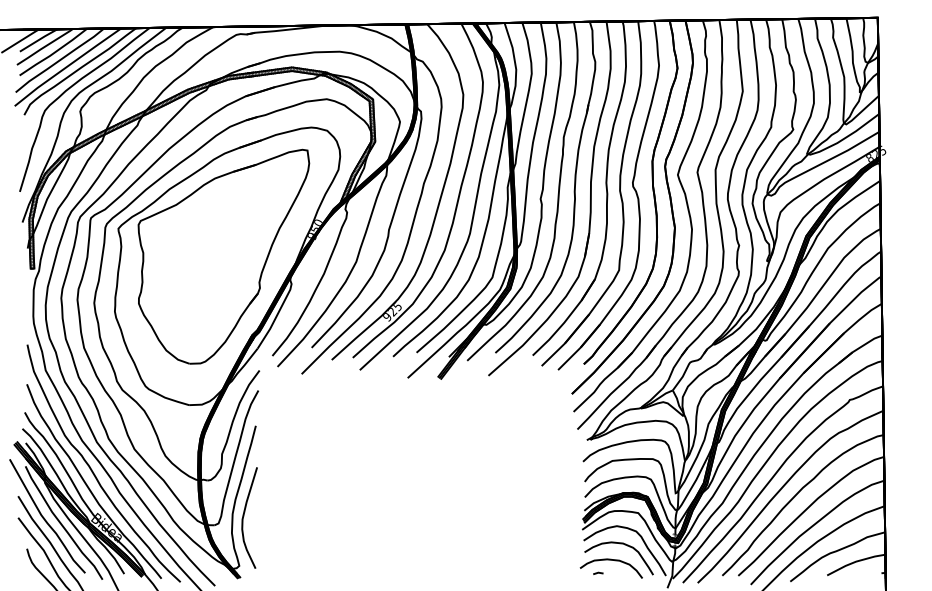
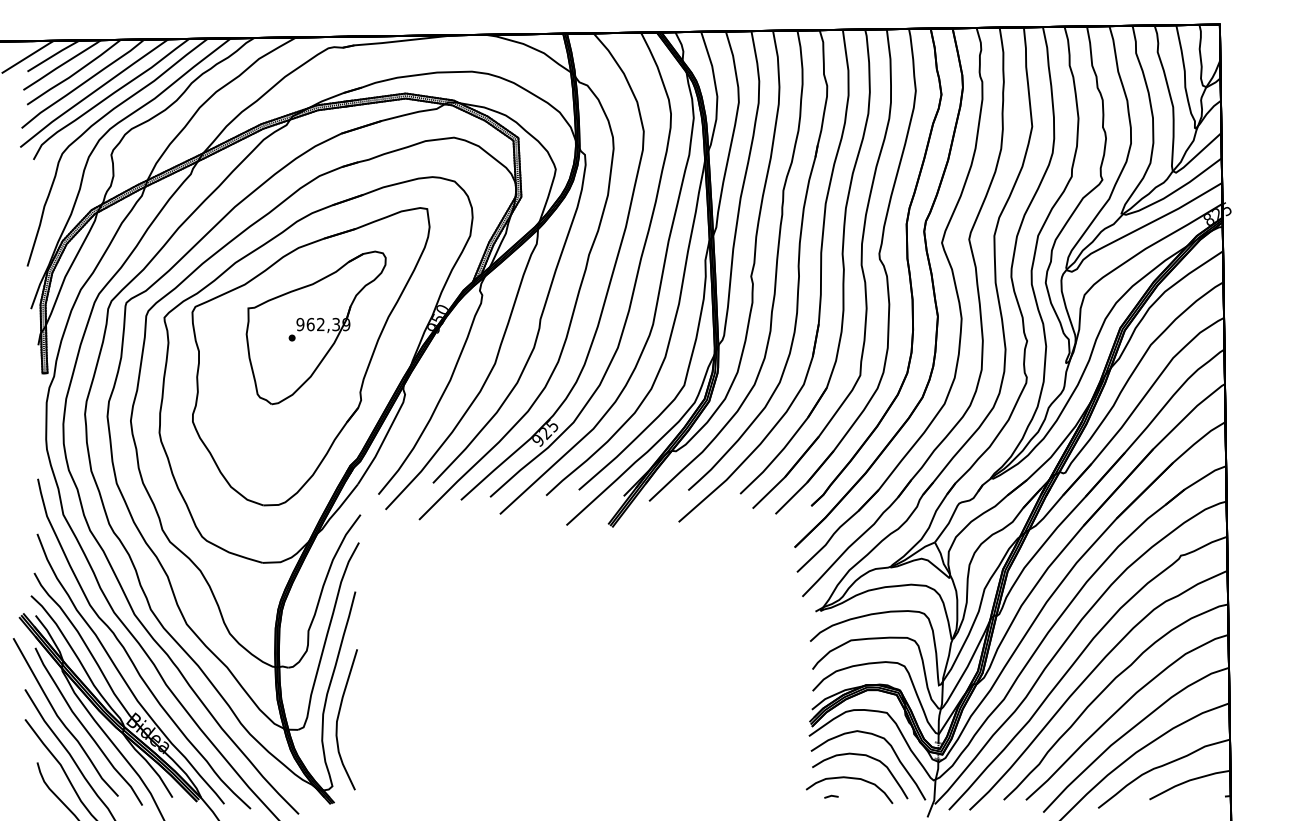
part: (227, 235) -> (315, 327), added

